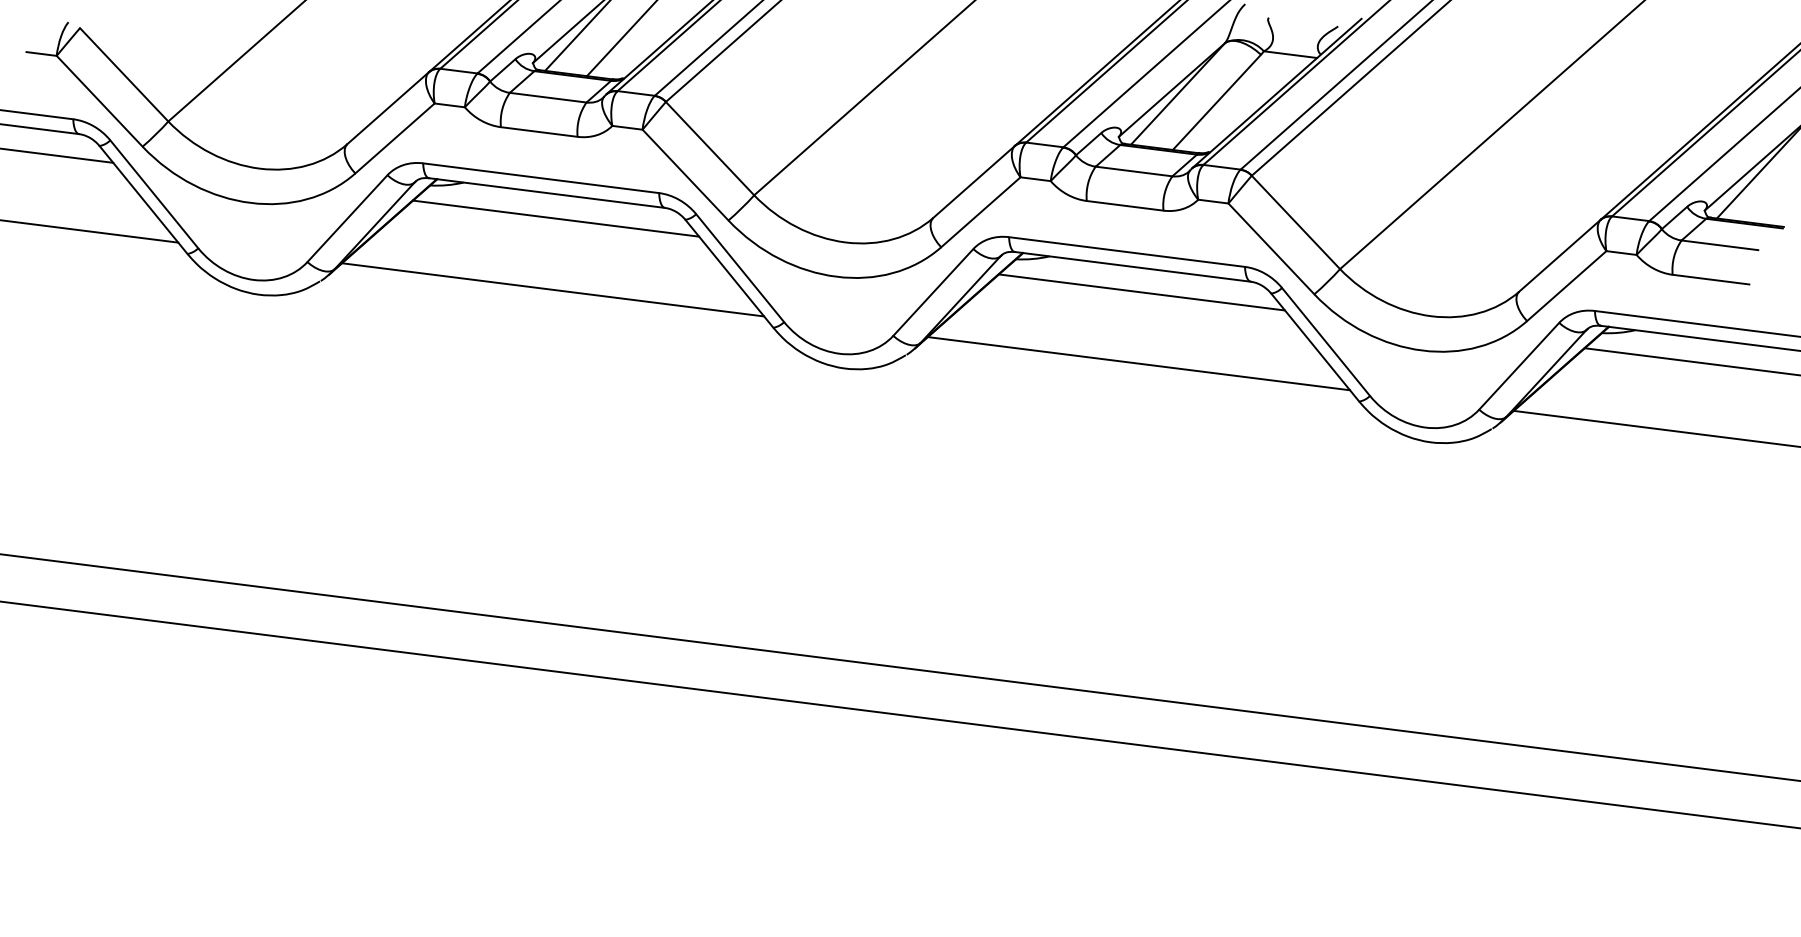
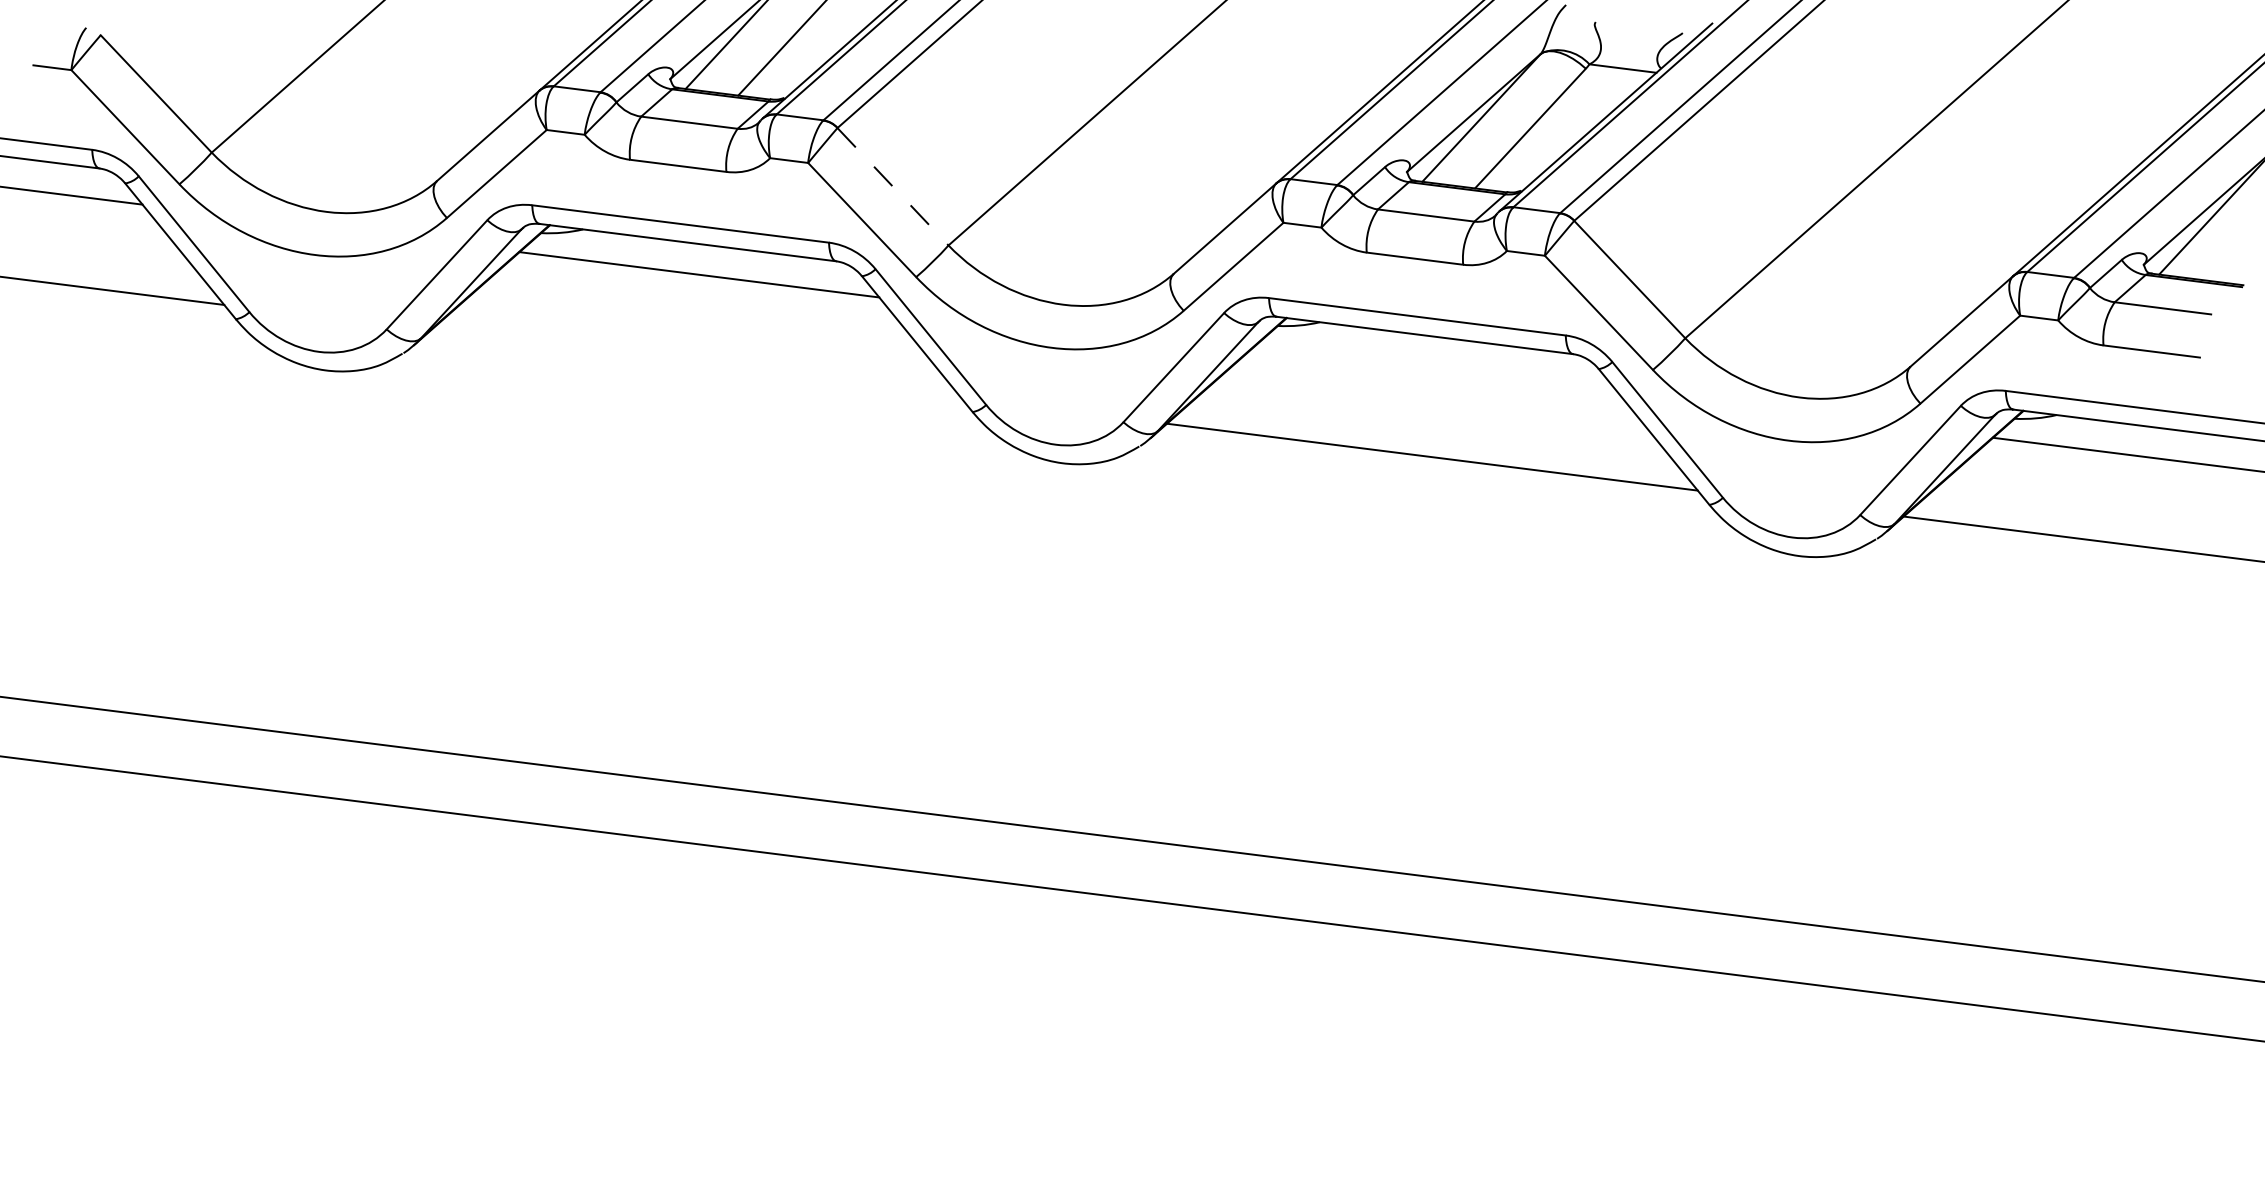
line: (710, 148) -> (893, 186), solid -> dashed
line: (552, 289) -> (695, 363), removed
line: (1142, 292) -> (1436, 367), removed

